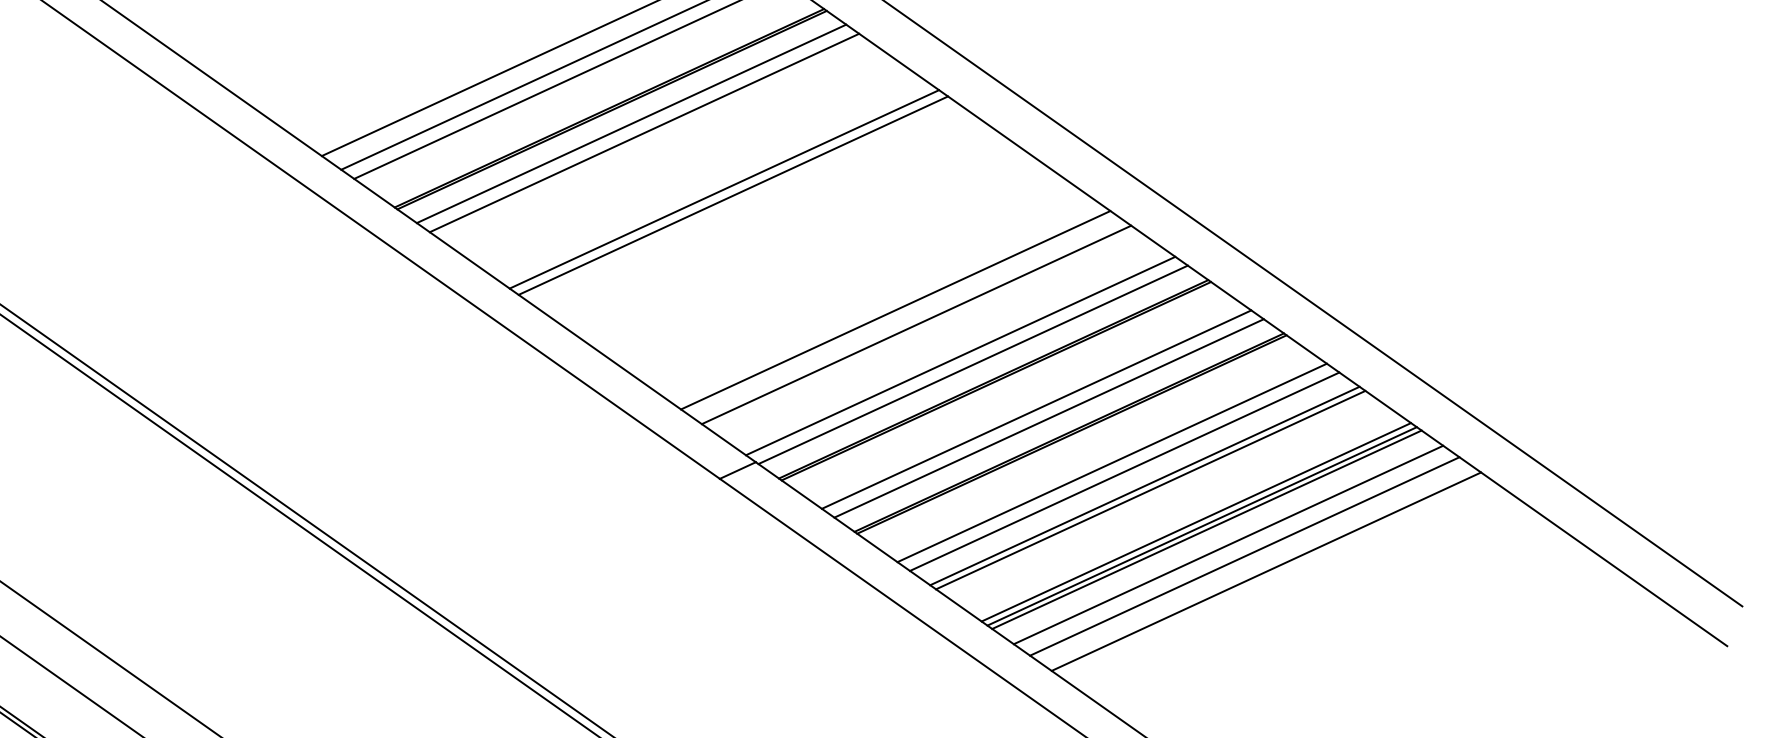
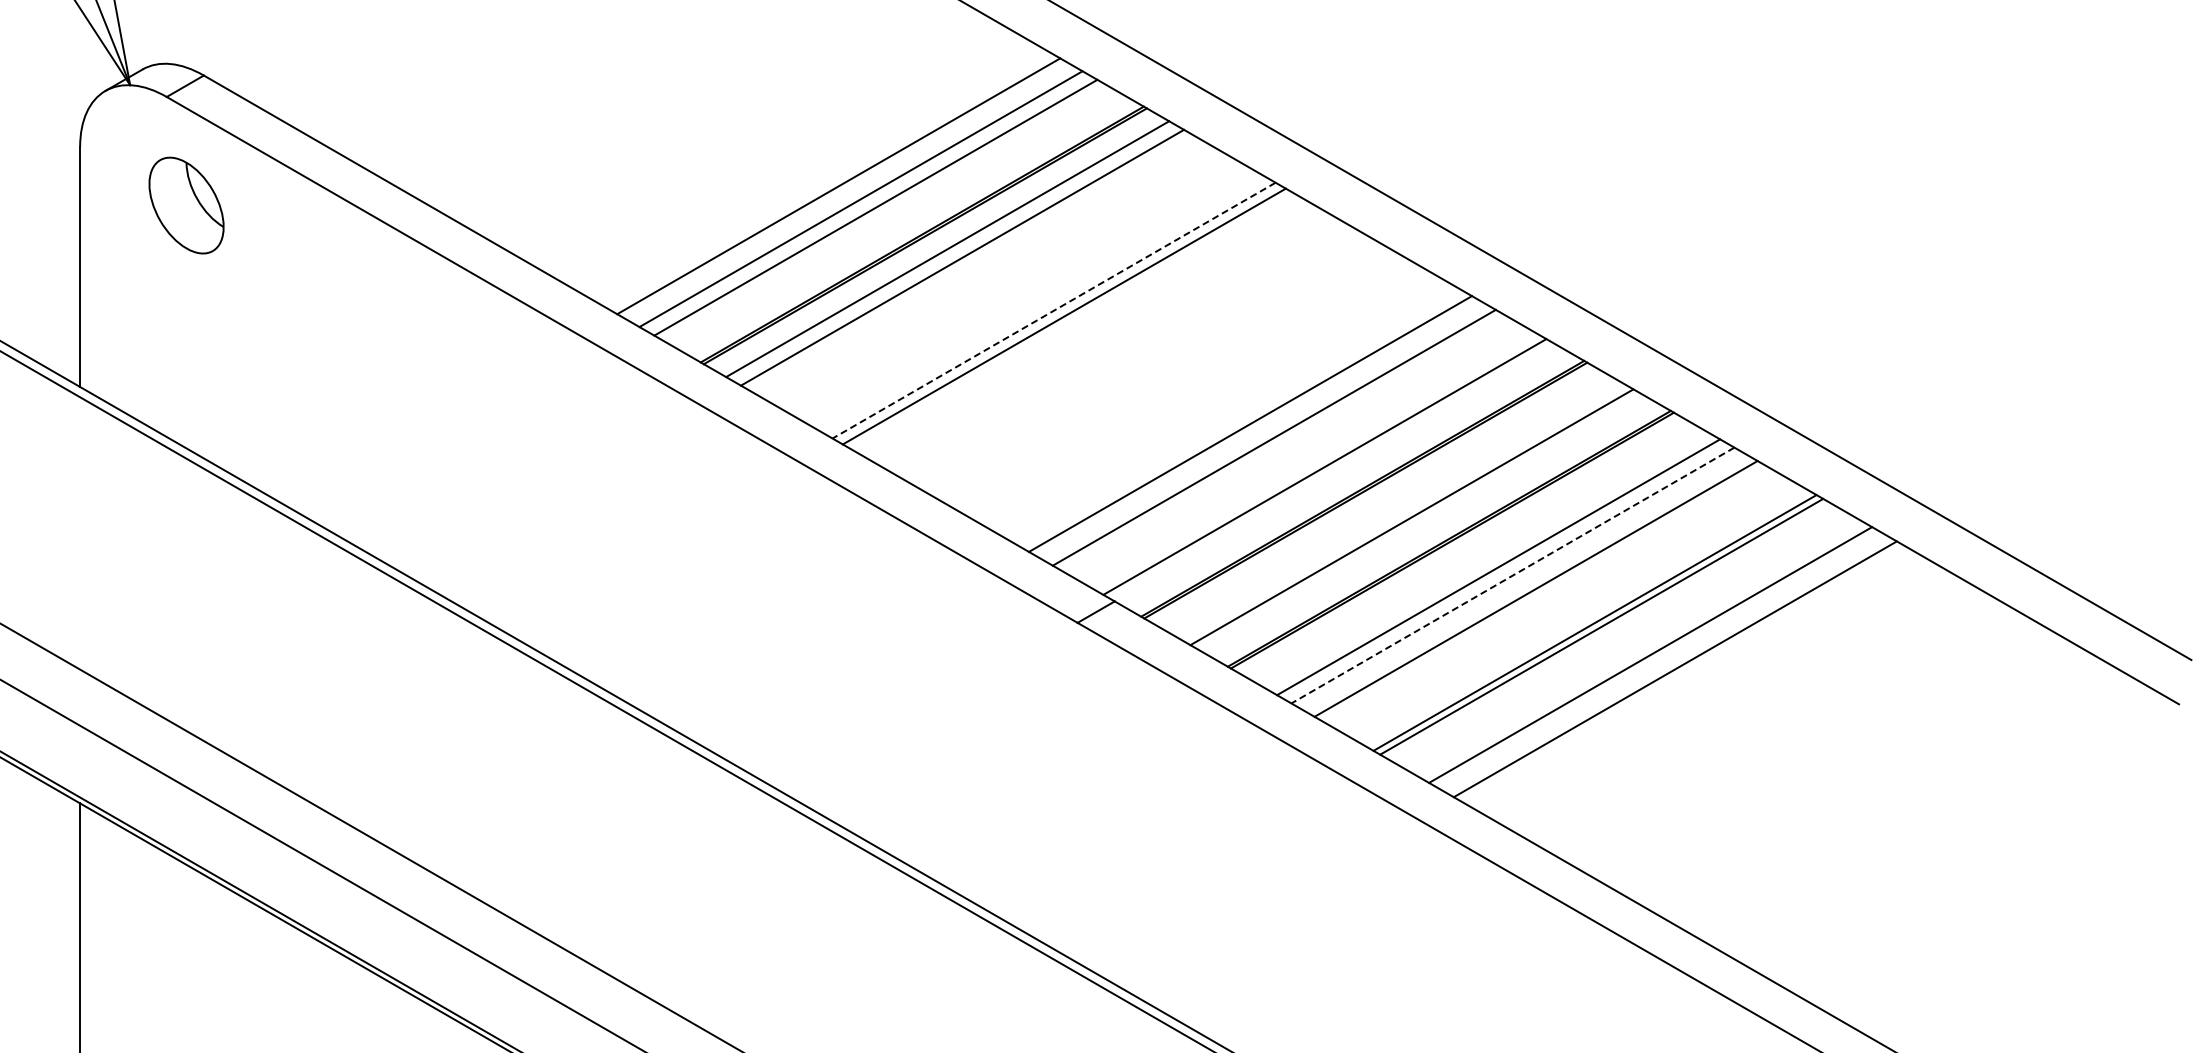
line: (724, 189) -> (1054, 310), solid -> dashed
line: (972, 365) -> (1338, 475), removed
line: (1048, 418) -> (1425, 525), removed
line: (1124, 471) -> (1512, 575), solid -> dashed
line: (1150, 489) -> (1542, 592), removed
line: (1206, 529) -> (1606, 629), removed
line: (1228, 545) -> (1631, 644), removed

